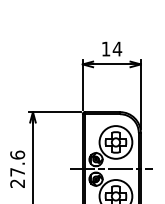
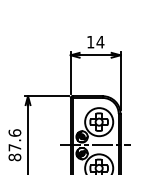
text: (17, 183) -> (14, 157), 27.6 -> 87.6

